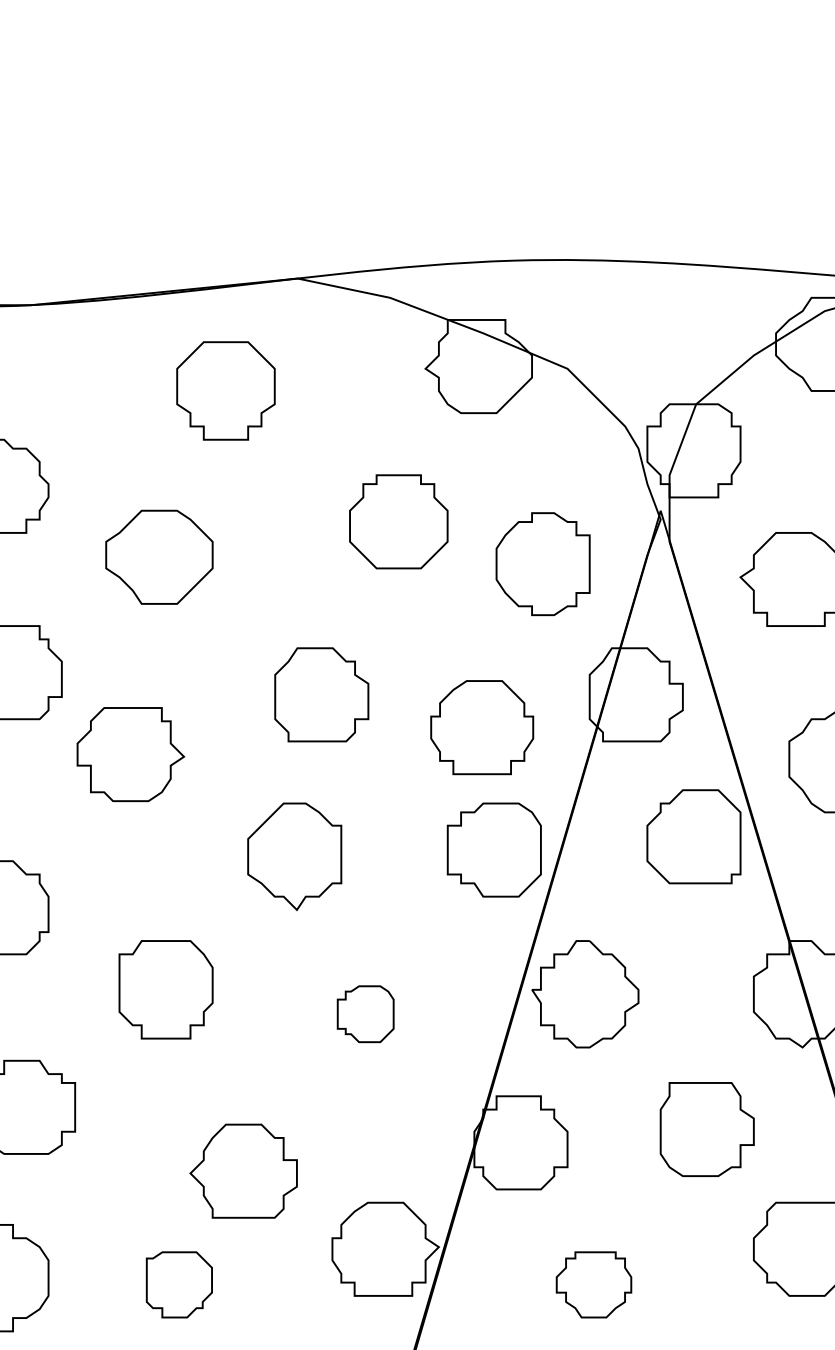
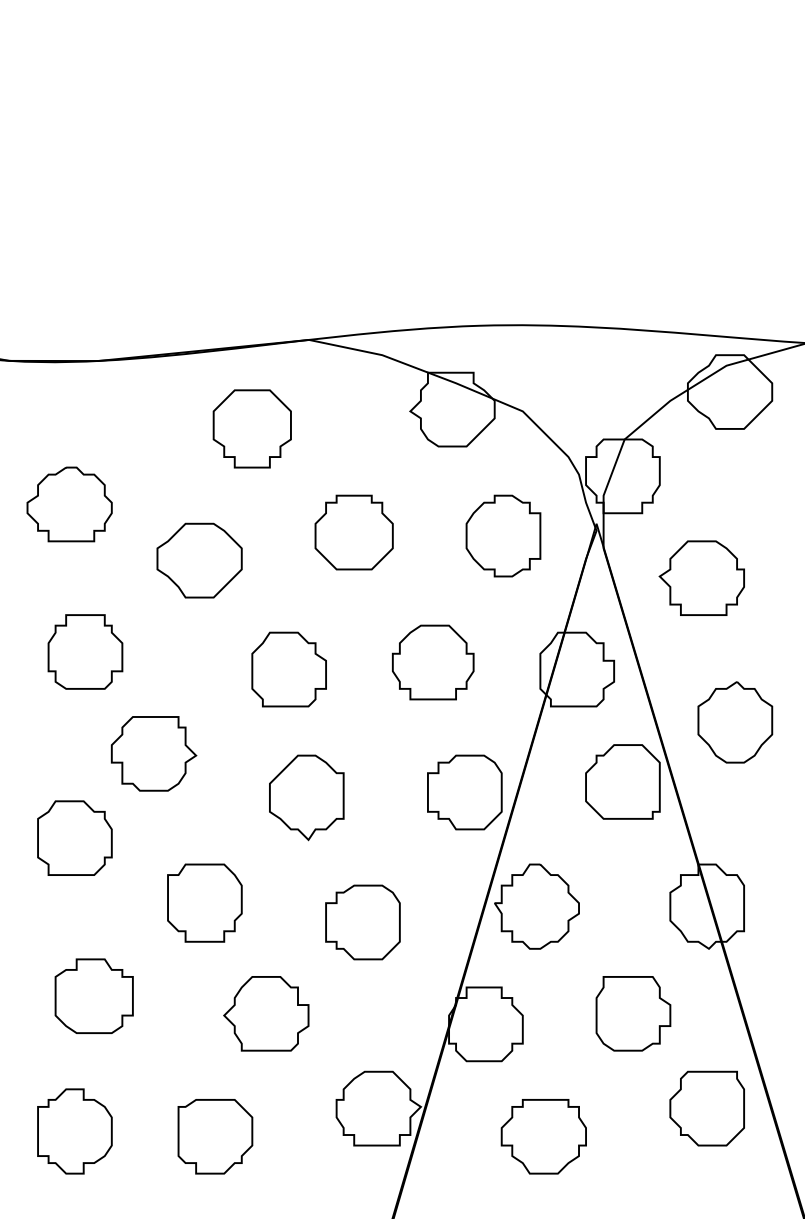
part: (397, 521) -> (353, 532), moved
part: (543, 563) -> (503, 535), moved
part: (320, 694) -> (288, 669), moved
part: (482, 727) -> (433, 662), moved
part: (130, 754) -> (153, 753), moved
part: (365, 1014) -> (362, 922), size x1.67
part: (243, 1170) -> (266, 1013), moved
part: (179, 1284) -> (215, 1136), size x1.43
part: (593, 1284) -> (543, 1136), size x1.43

